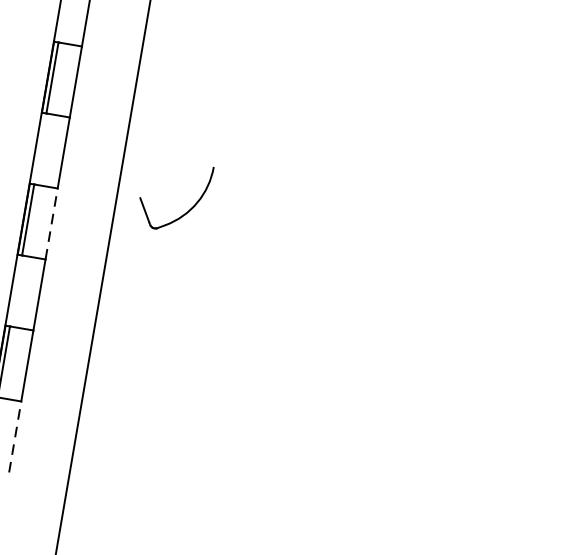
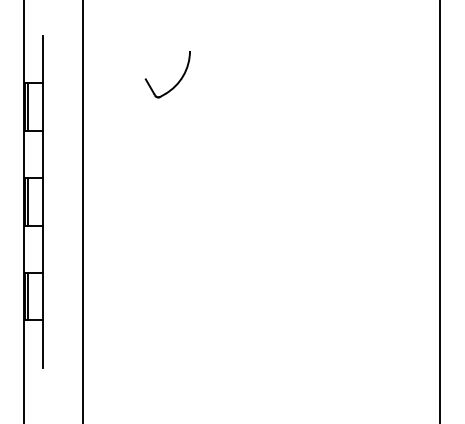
part: (185, 212) -> (176, 83), moved
line: (52, 223) -> (43, 201), dashed -> solid
line: (15, 437) -> (43, 344), dashed -> solid

